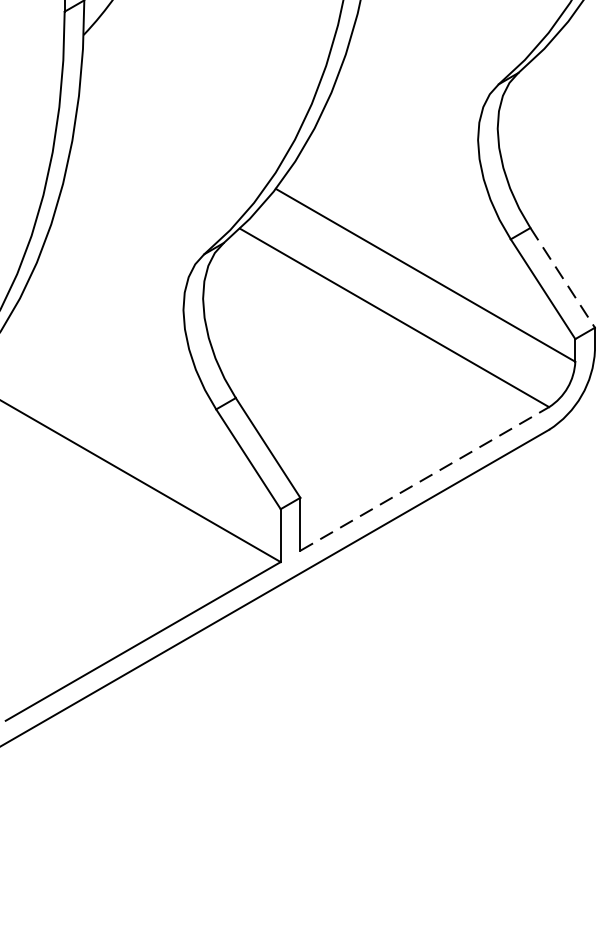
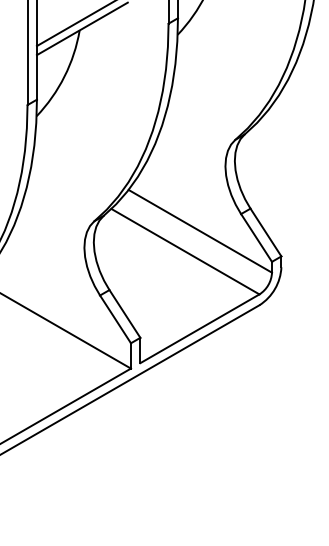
line: (563, 277) -> (266, 232), dashed -> solid
line: (423, 478) -> (199, 328), dashed -> solid

